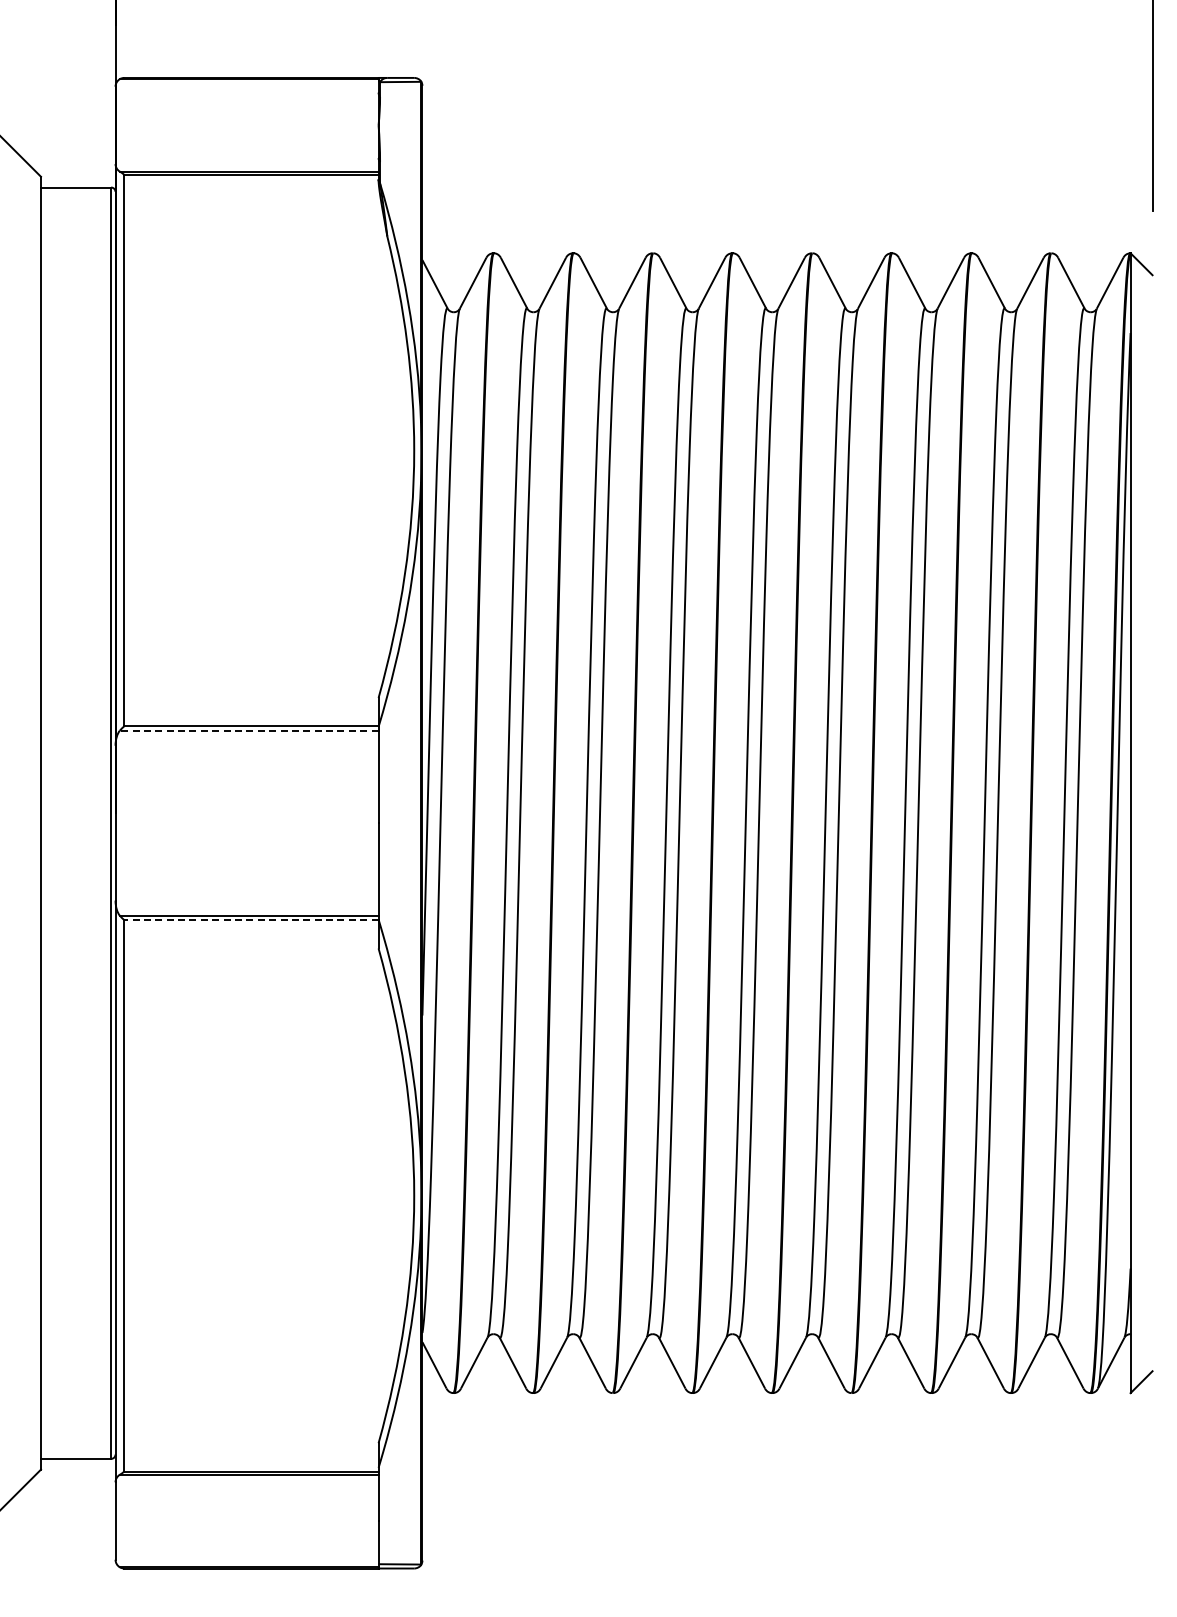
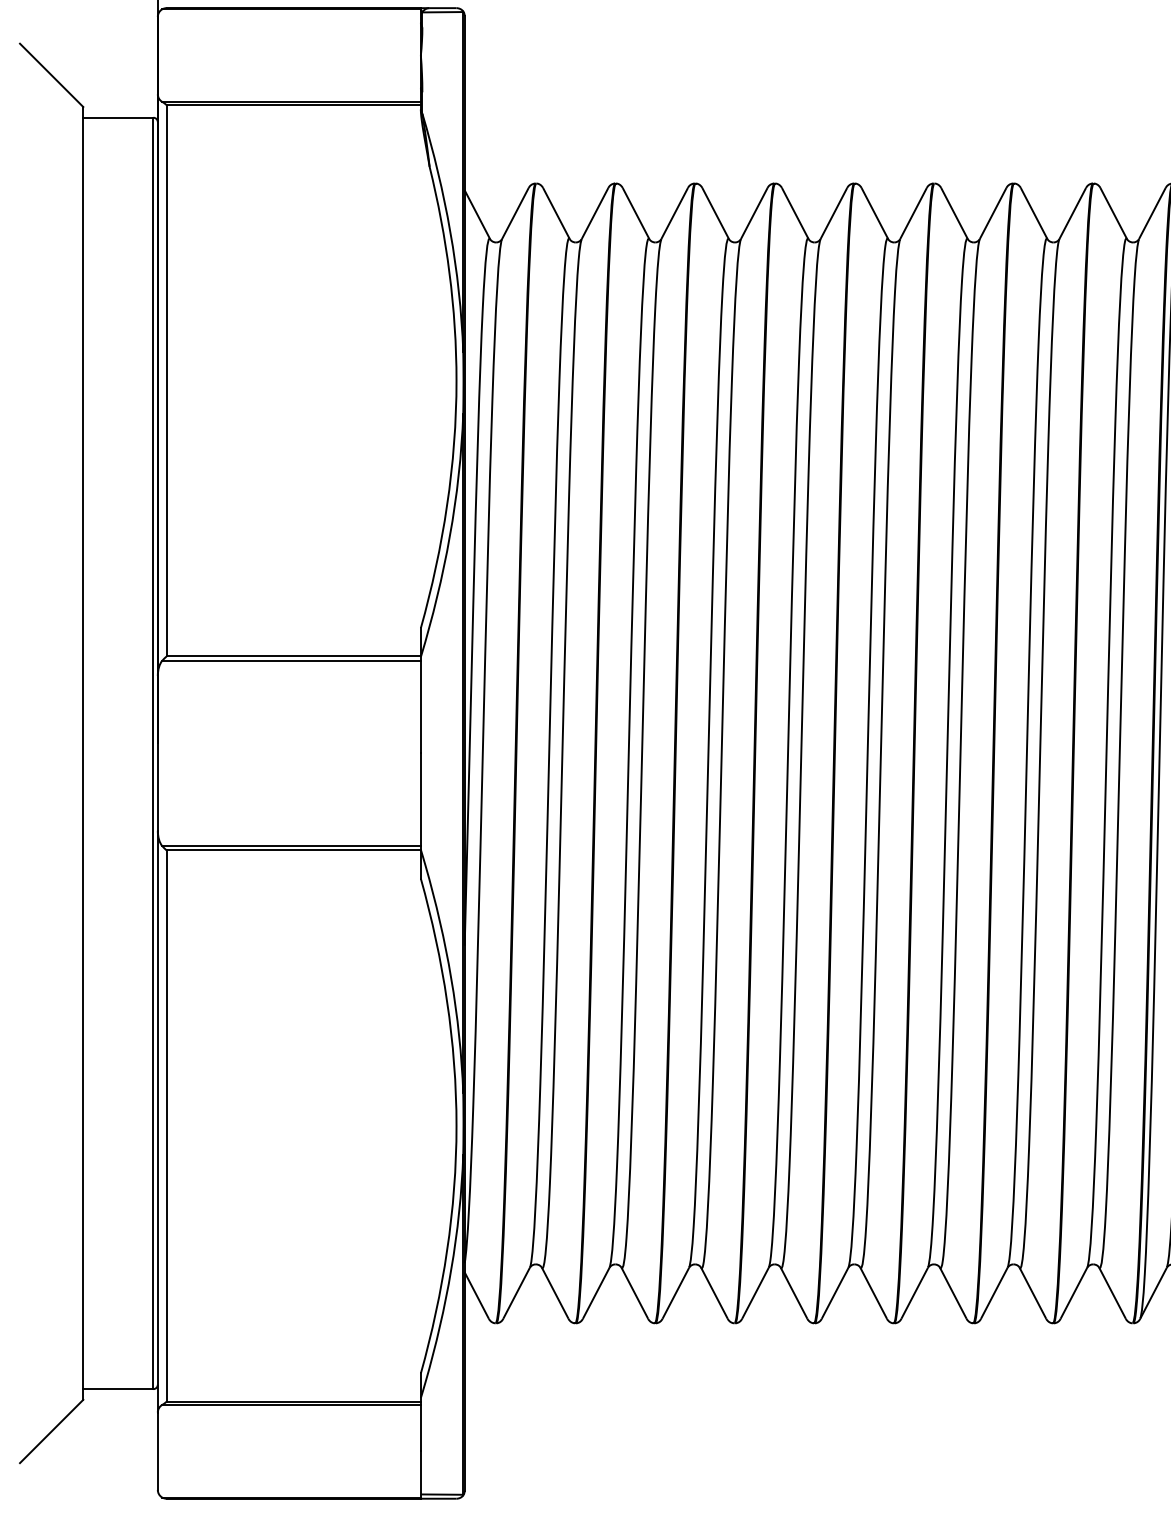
line: (248, 730) -> (290, 660), dashed -> solid
line: (250, 920) -> (292, 850), dashed -> solid

